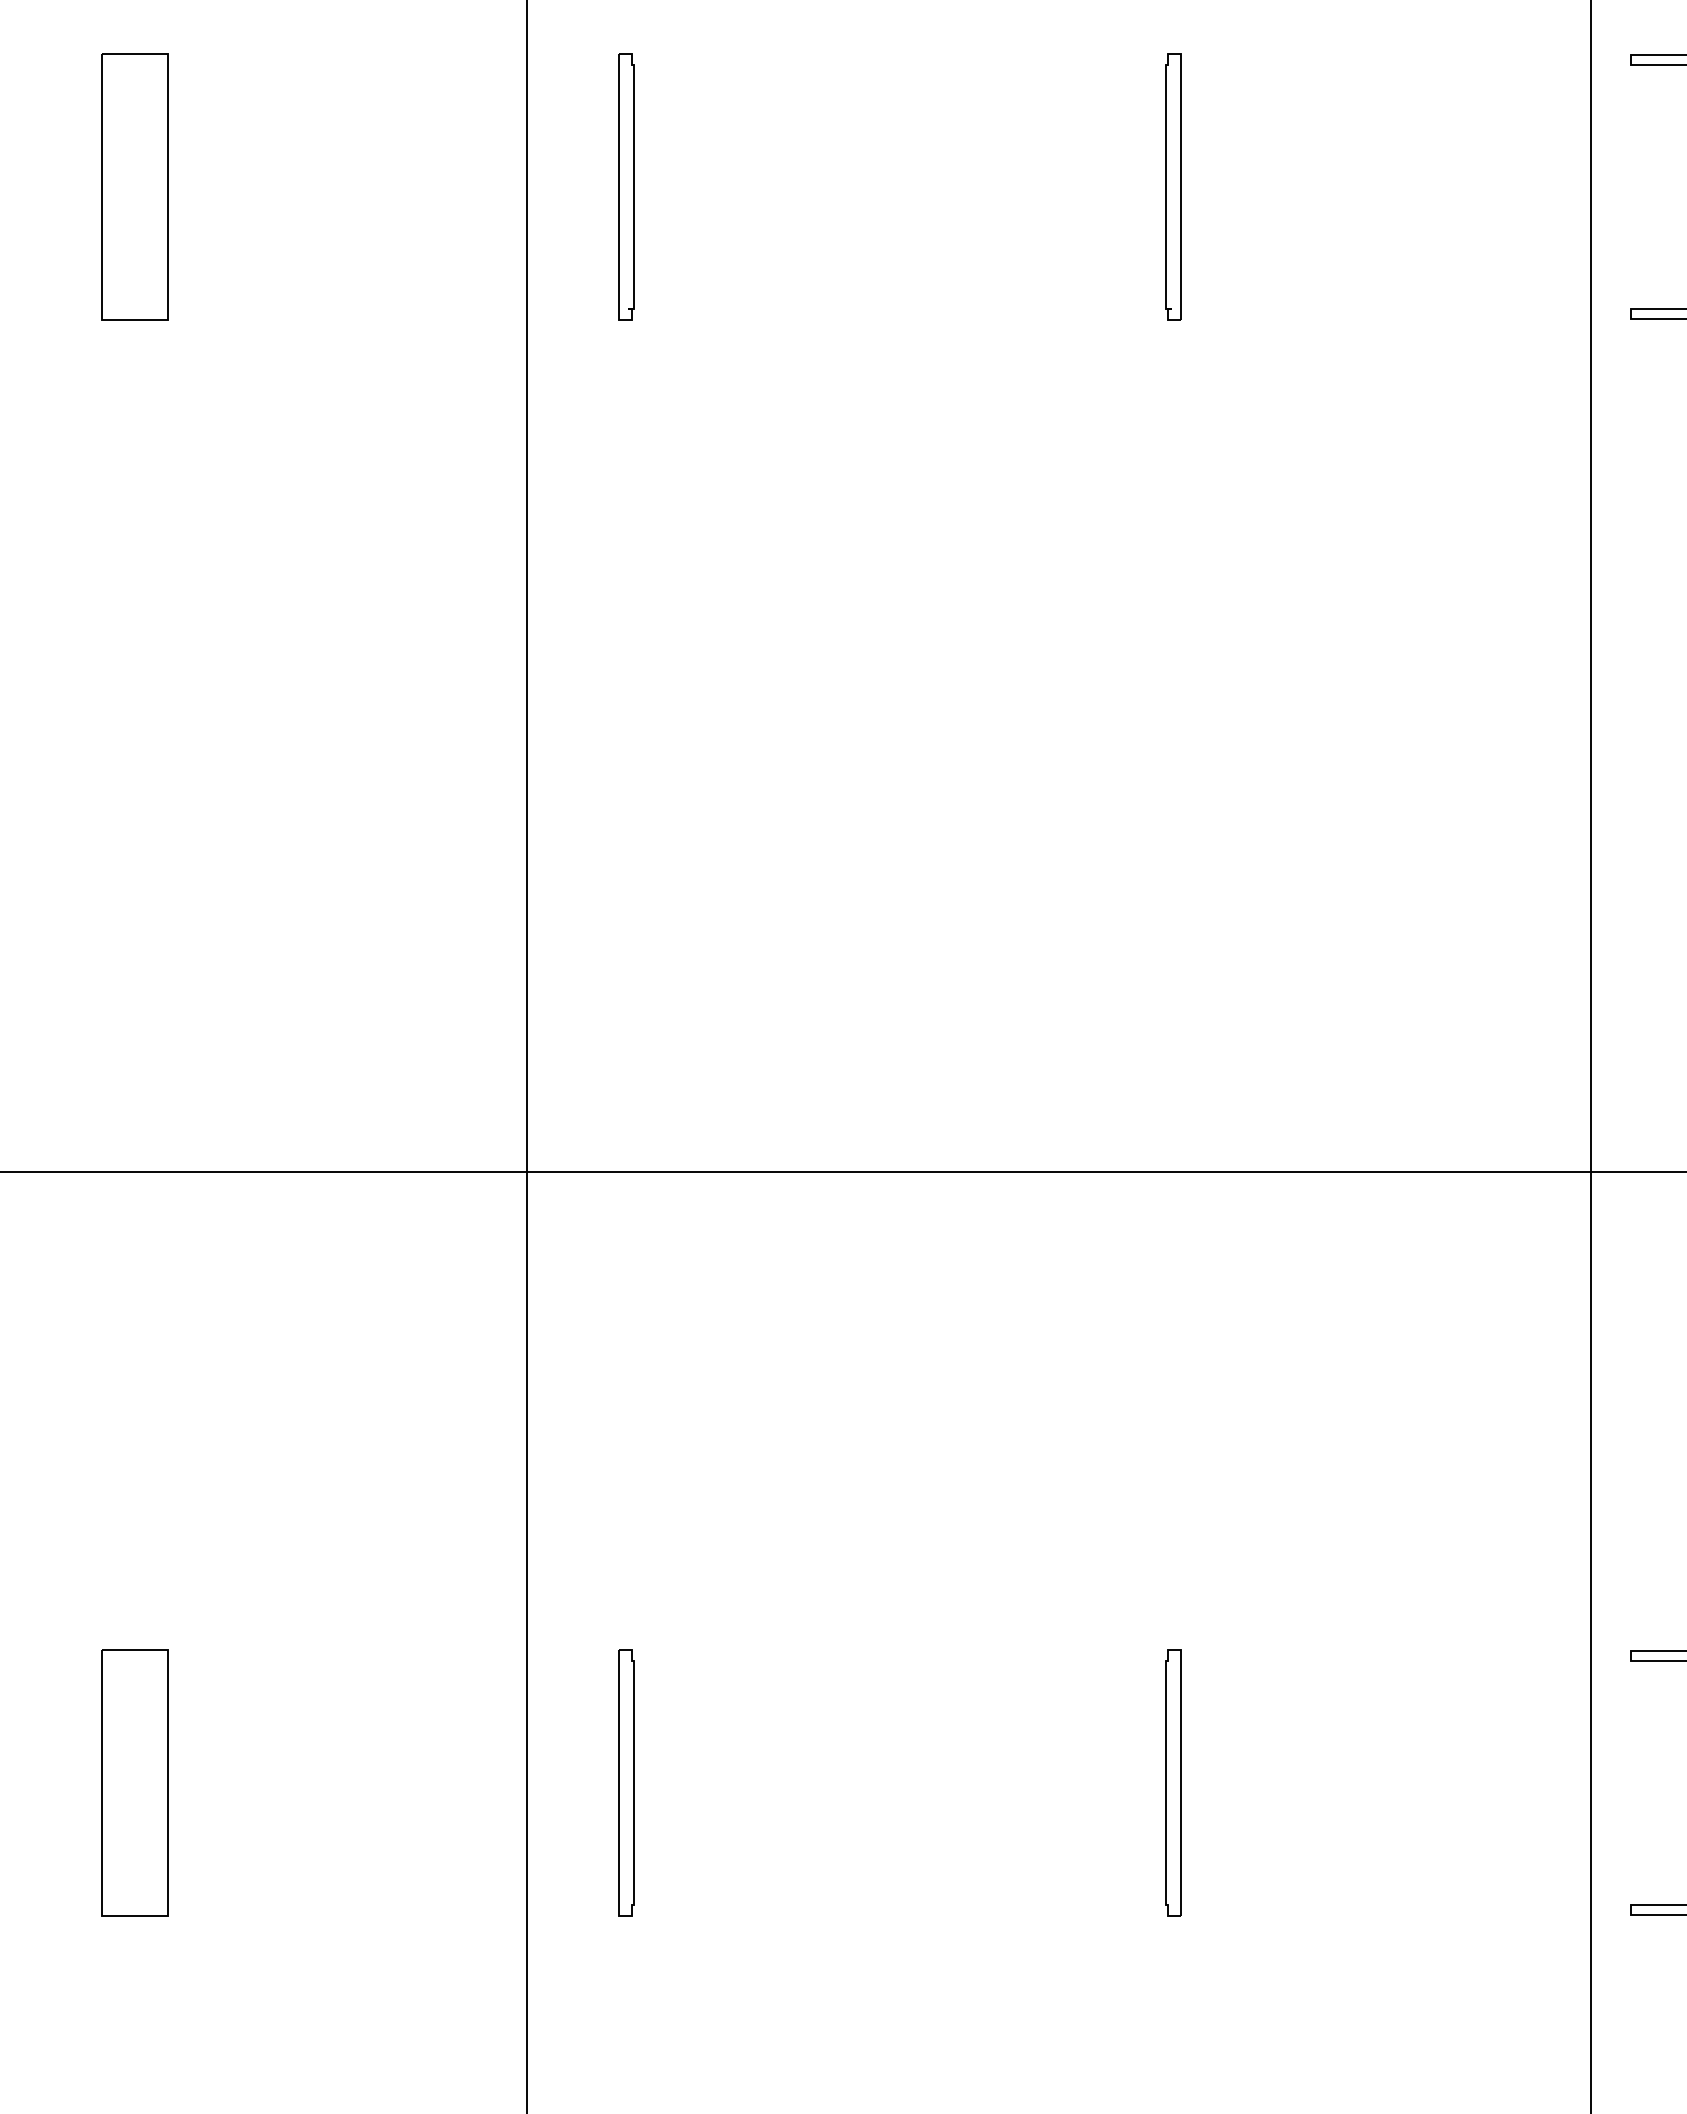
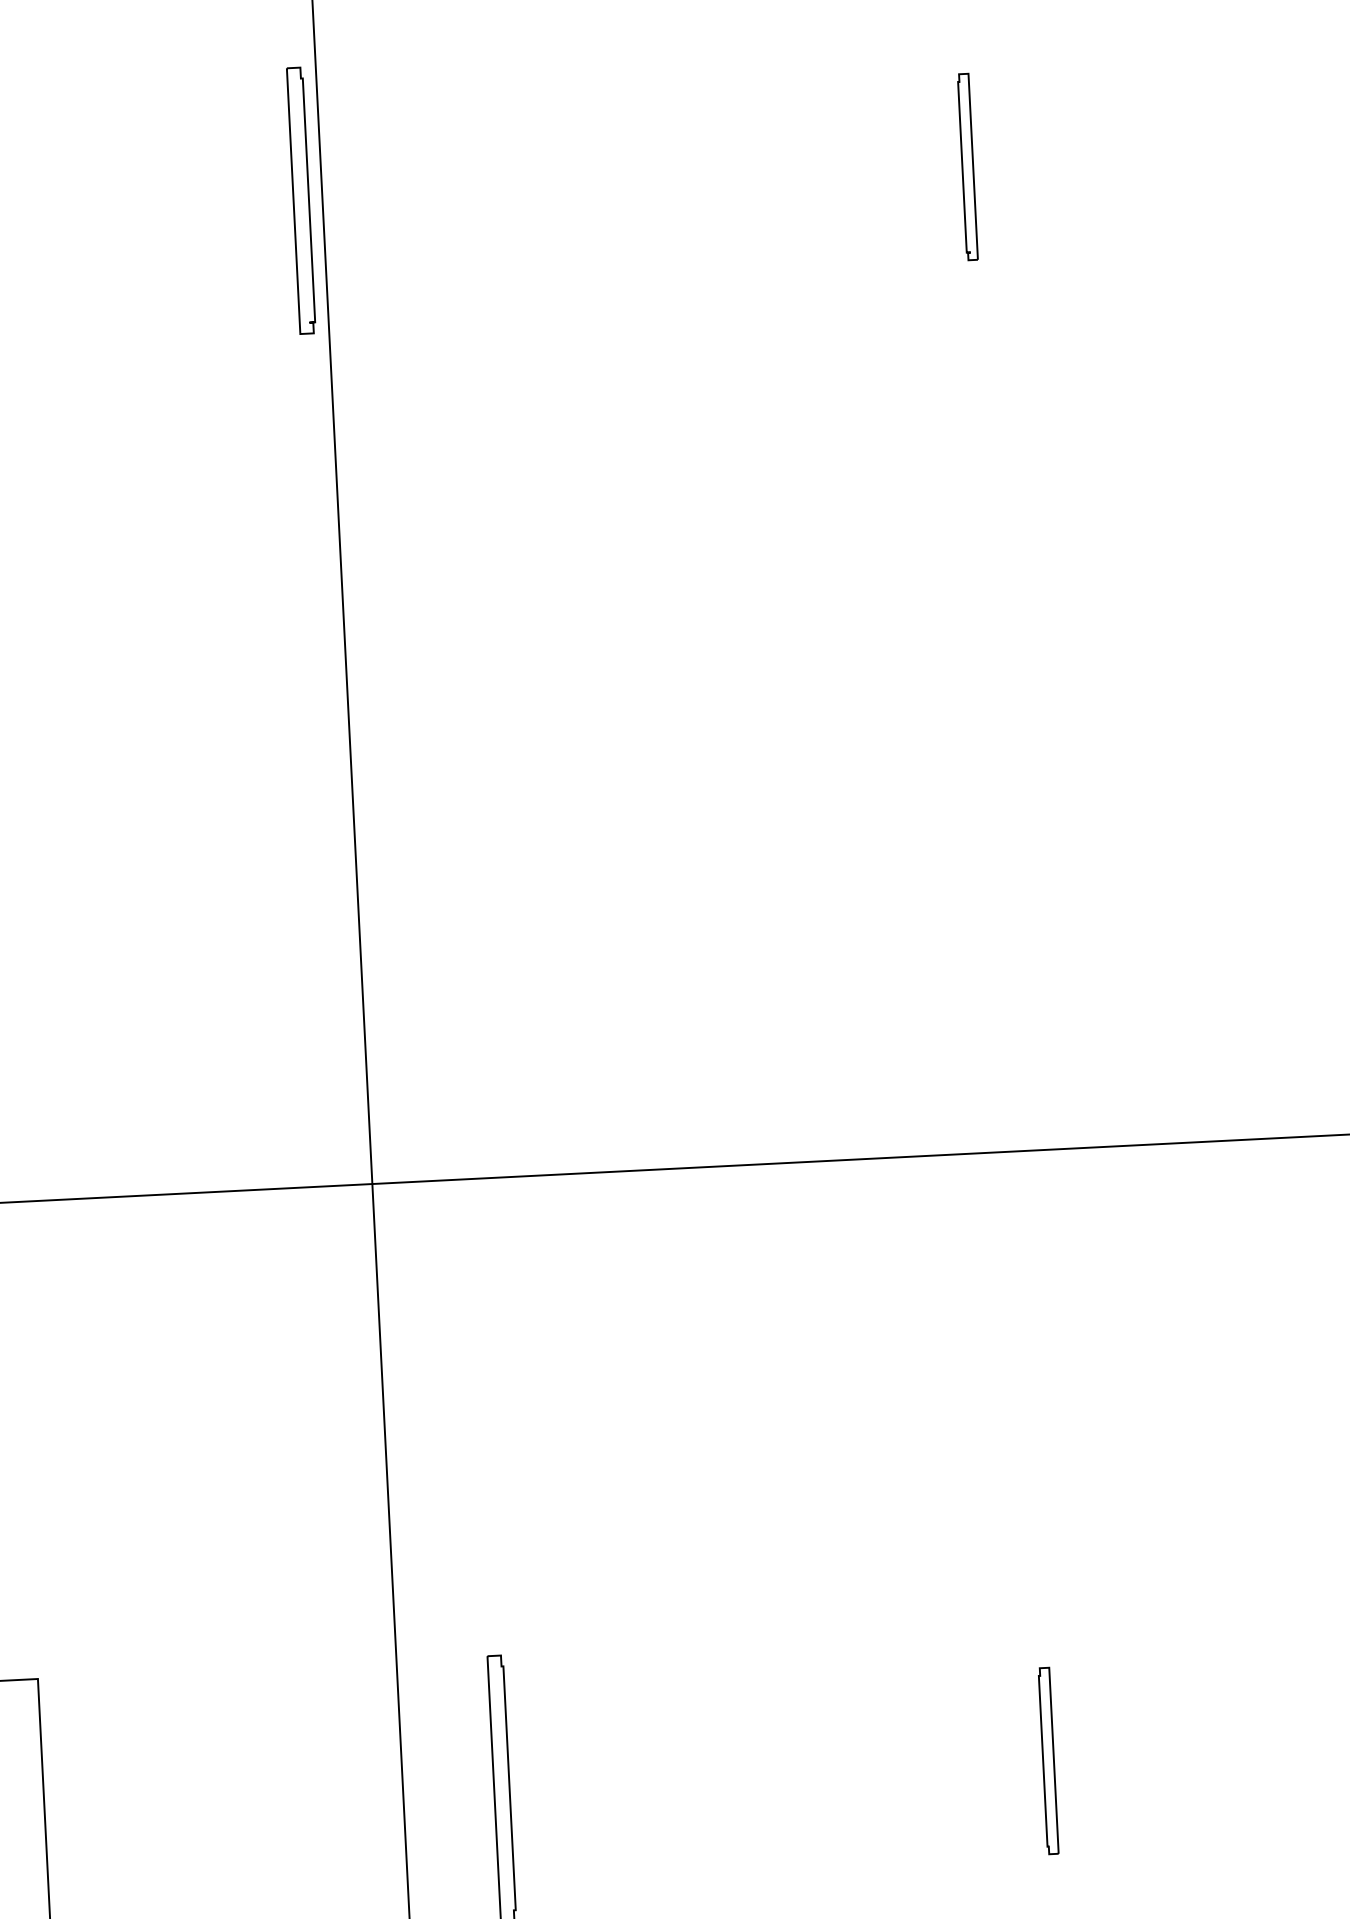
part: (626, 186) -> (301, 200), moved
part: (1173, 186) -> (967, 166), size x0.7
part: (1173, 1782) -> (1048, 1760), size x0.7

